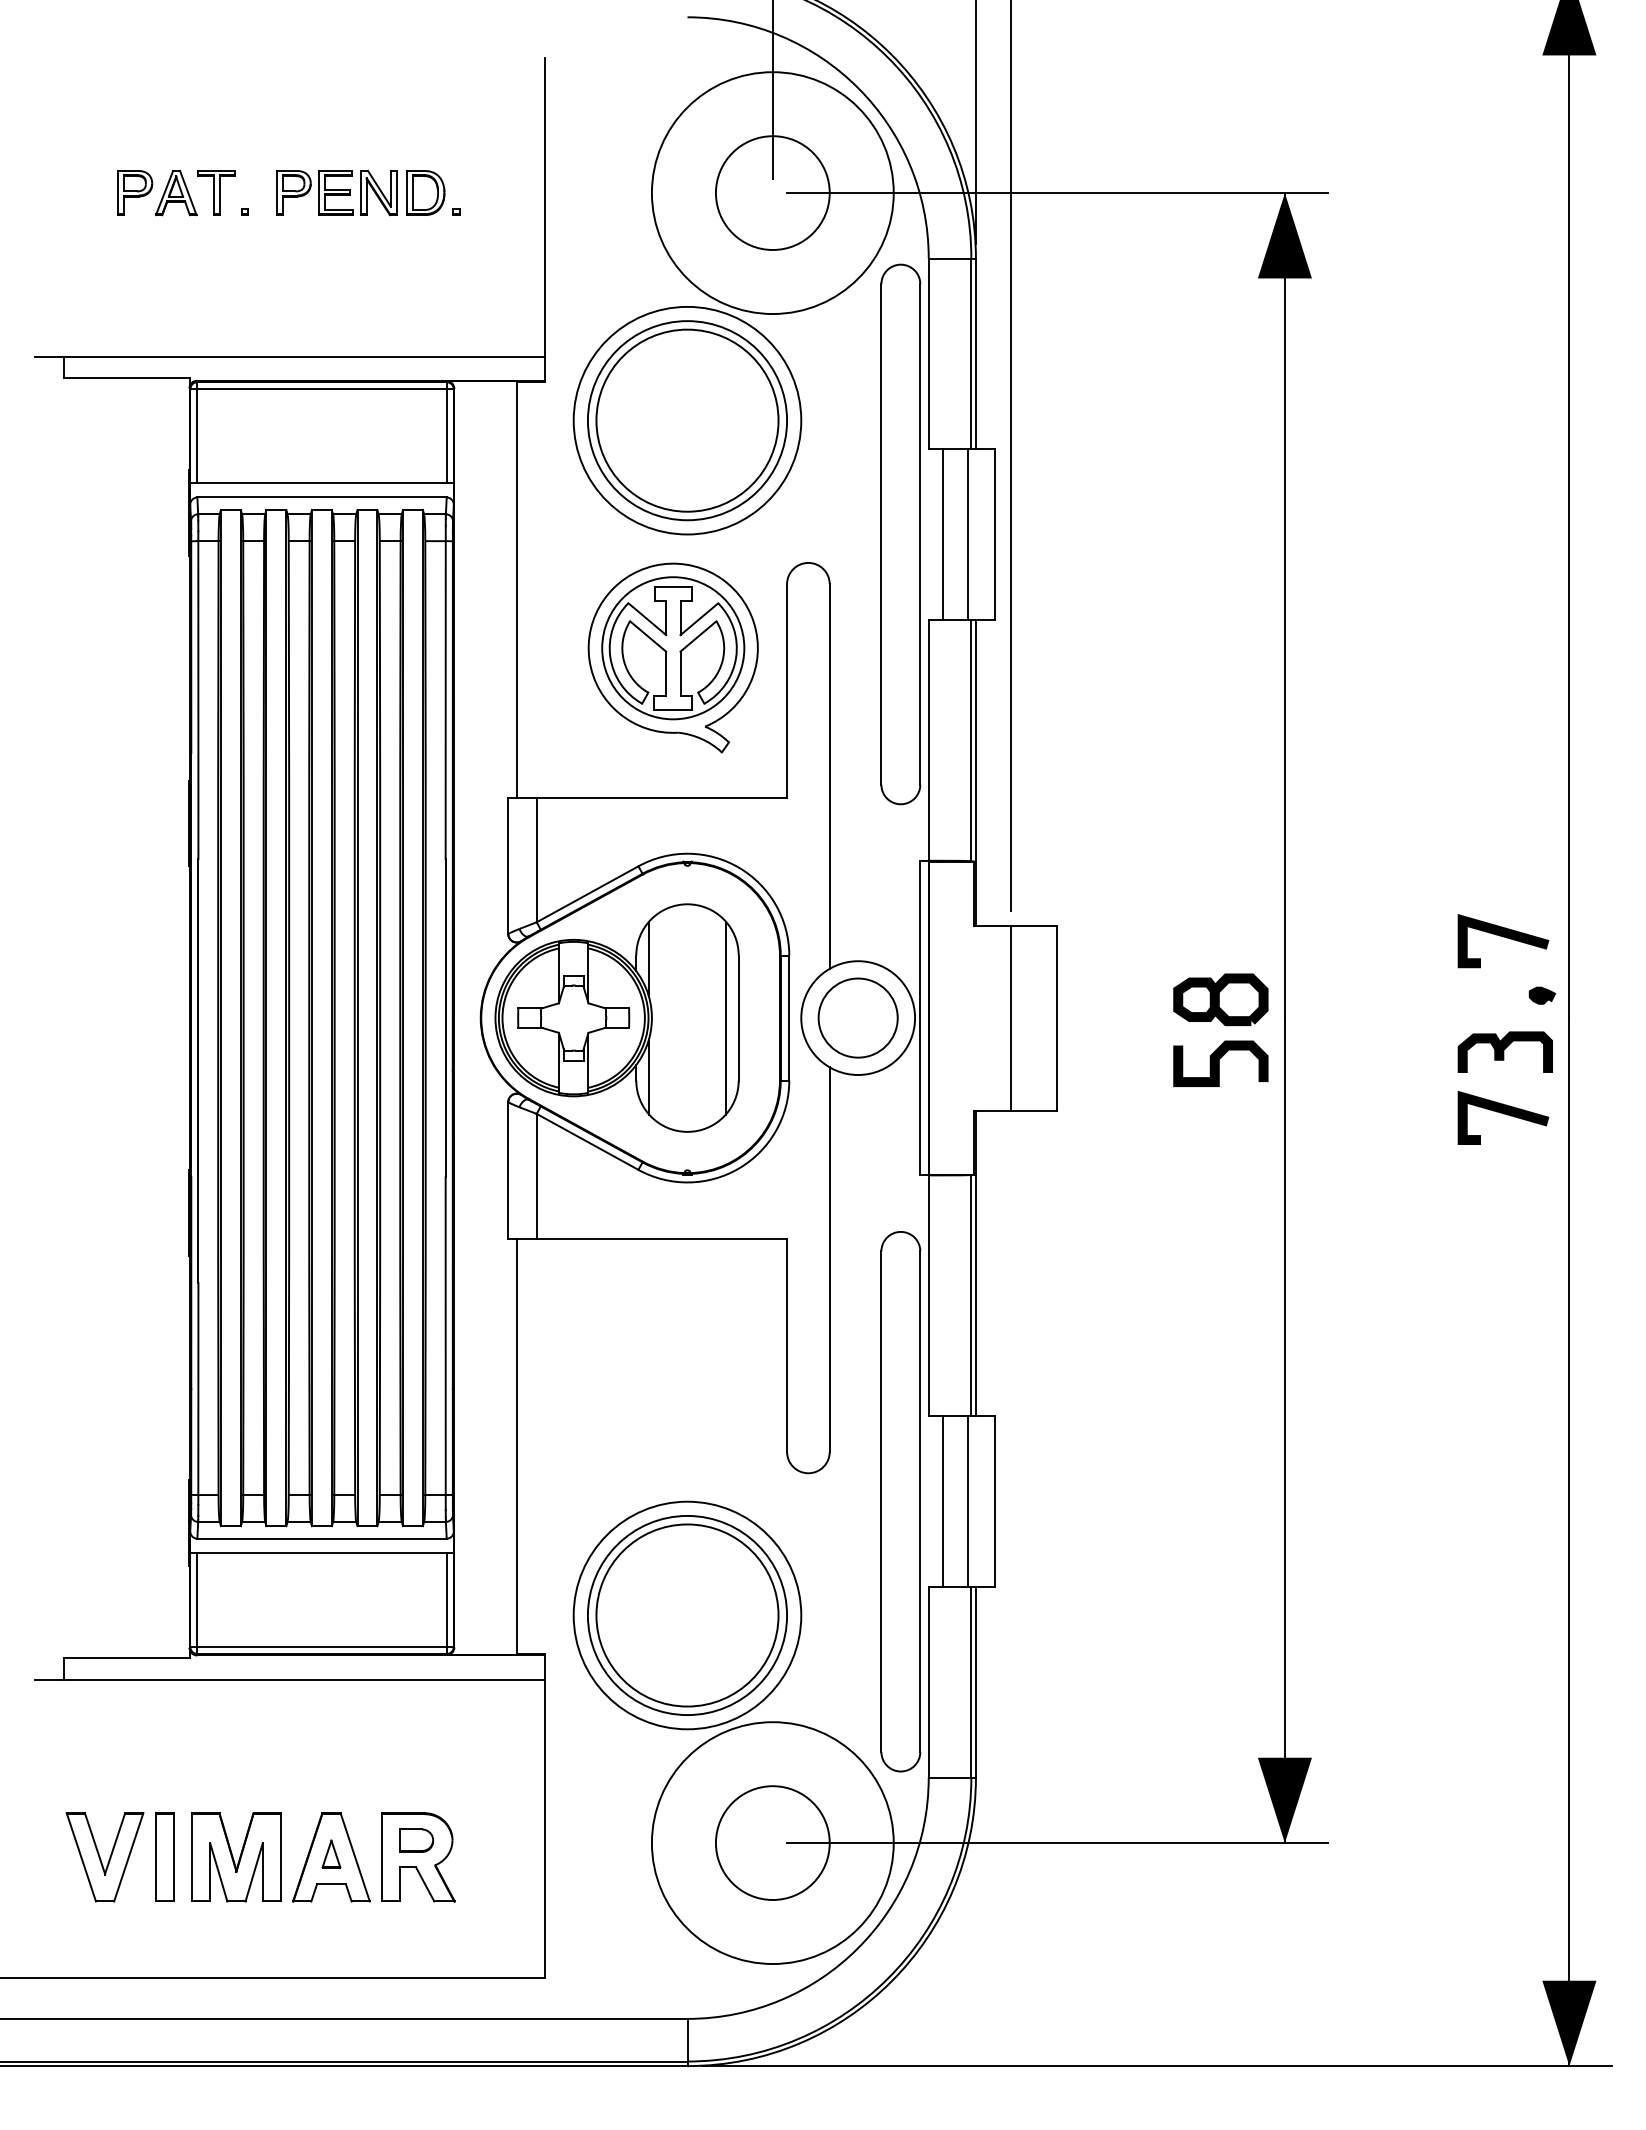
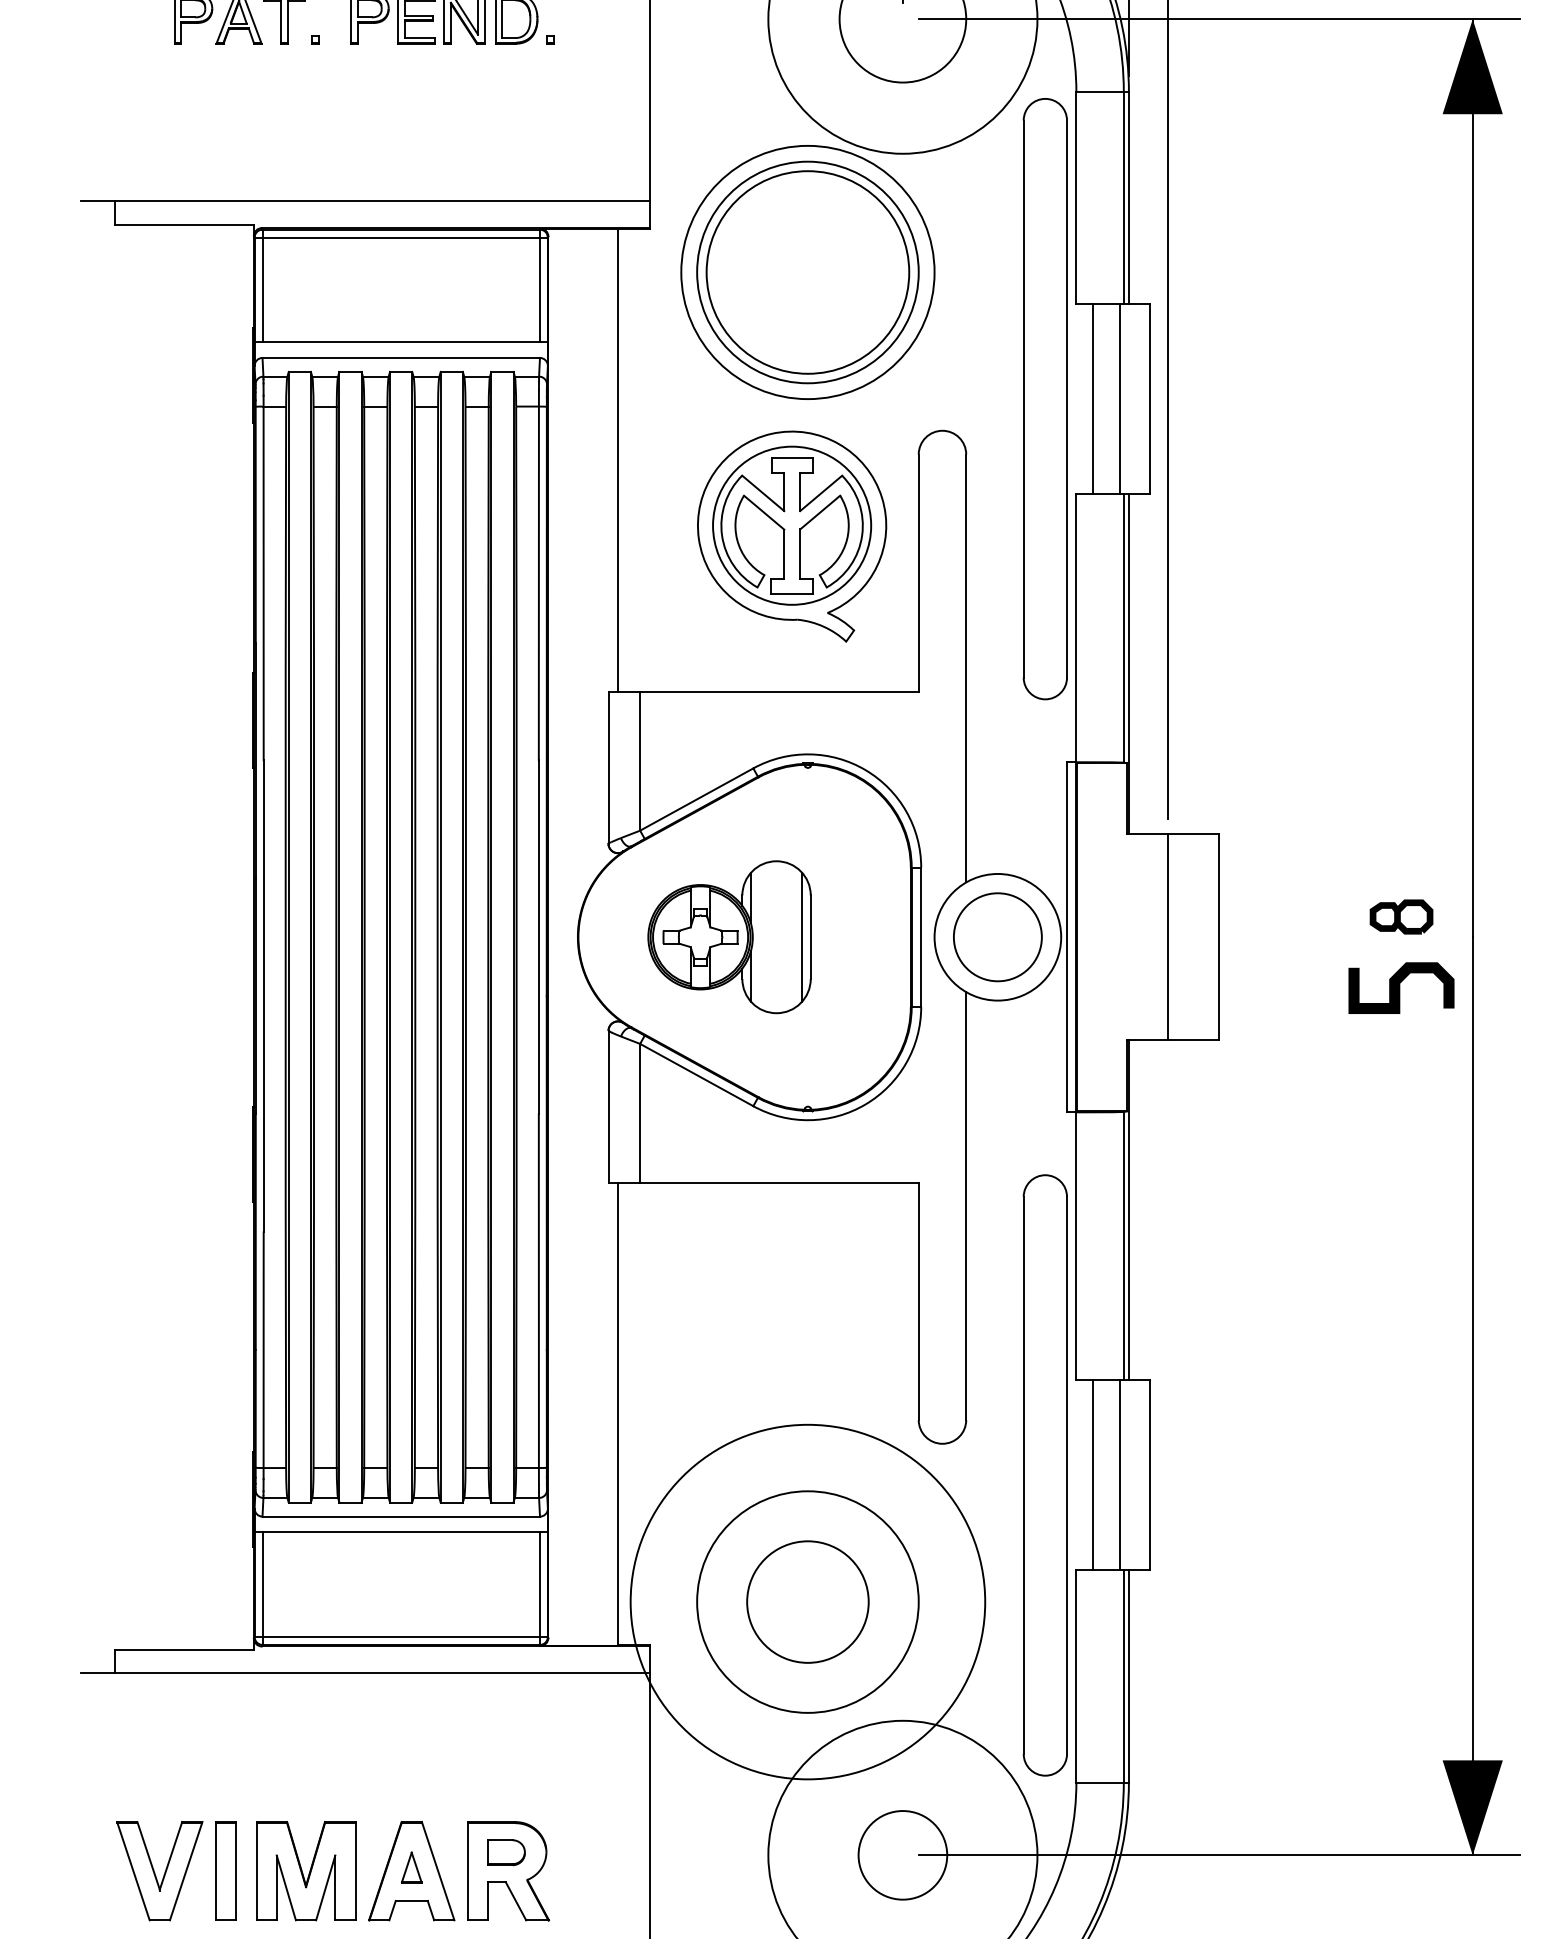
part: (1220, 999) -> (1401, 916), size x0.6
part: (616, 1017) -> (728, 936), size x0.6
circle: (687, 1615) -> (807, 1602), size x0.6
circle: (687, 1615) -> (807, 1602), size x1.4
circle: (772, 1842) -> (902, 1854), size x0.7

